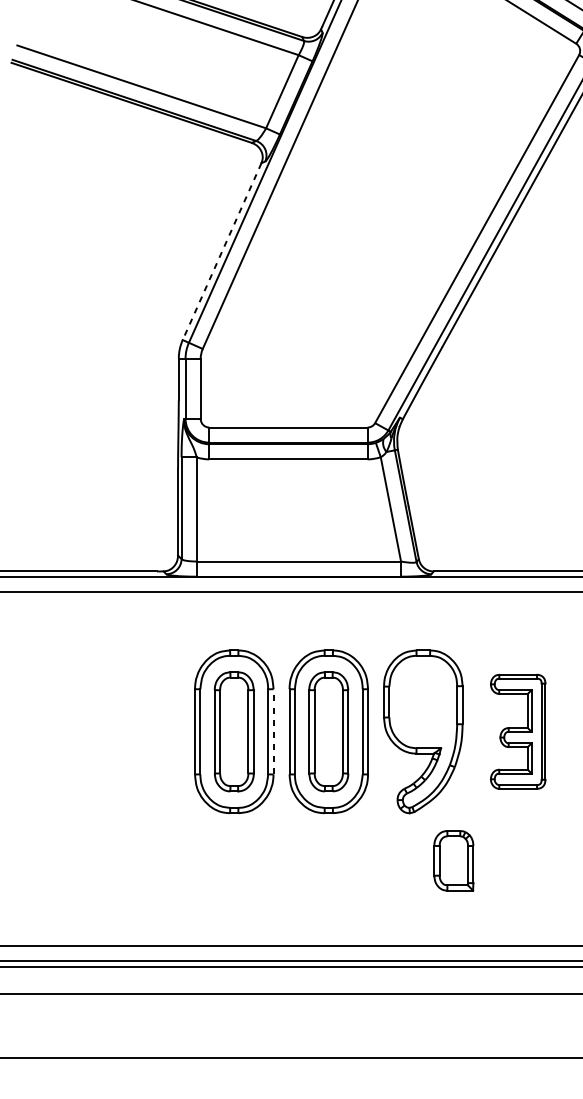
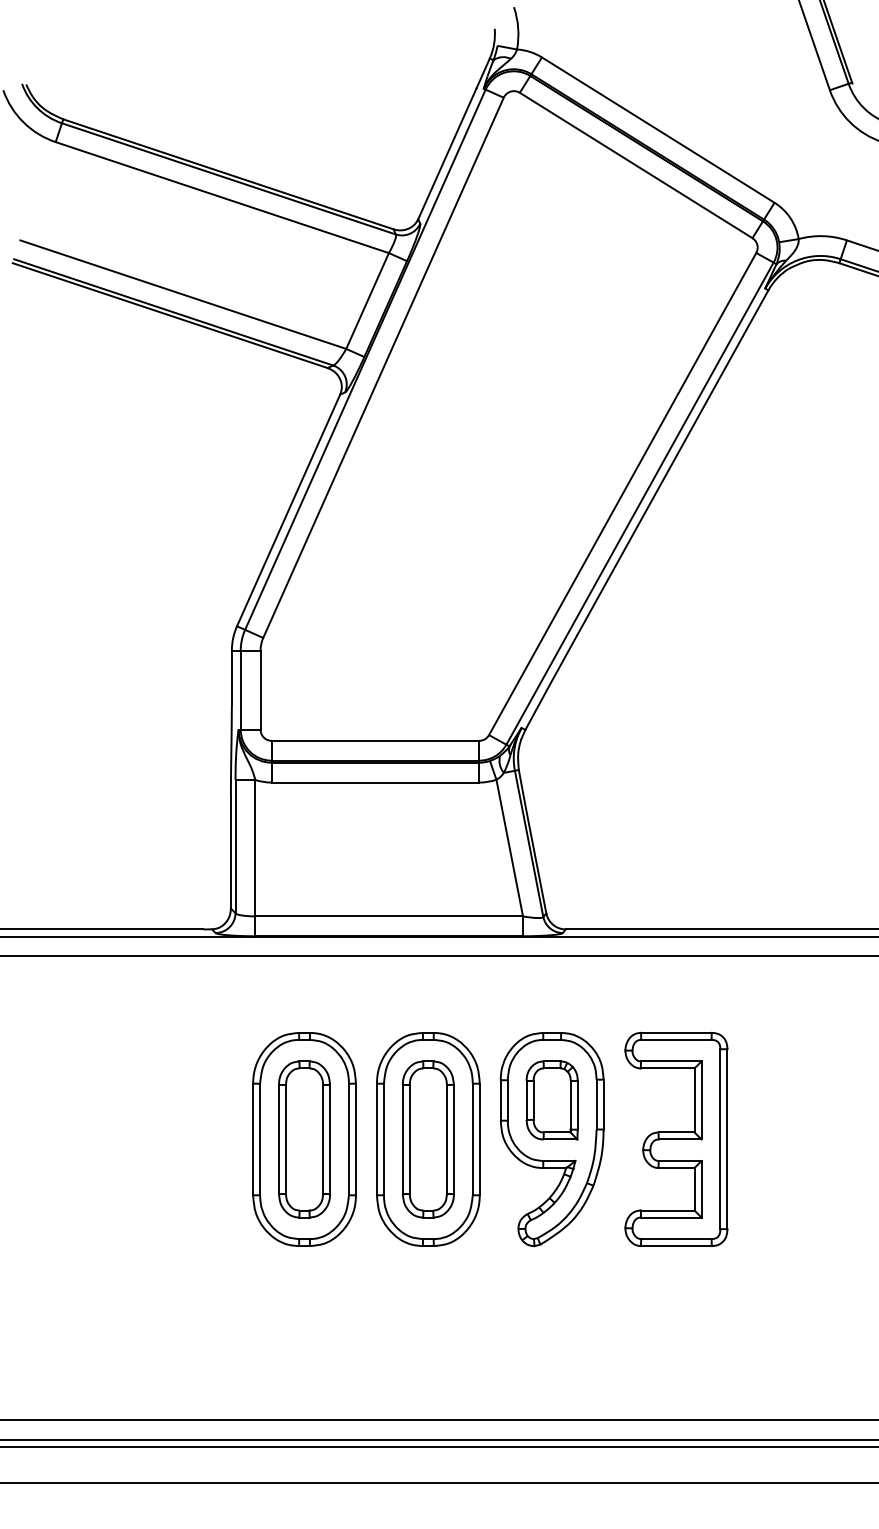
line: (222, 251) -> (288, 510), dashed -> solid
line: (273, 731) -> (355, 1139), dashed -> solid
part: (518, 731) -> (676, 1139), size x1.43
part: (453, 860) -> (551, 1100), moved

